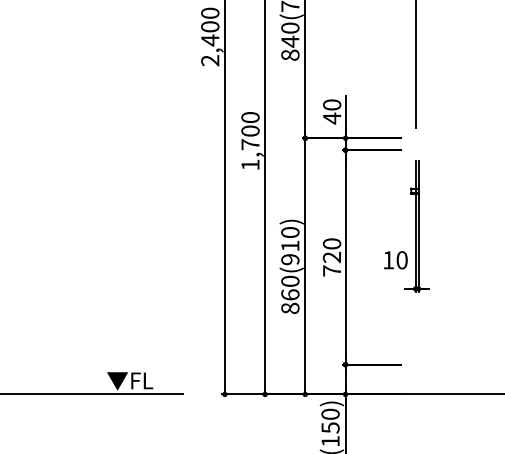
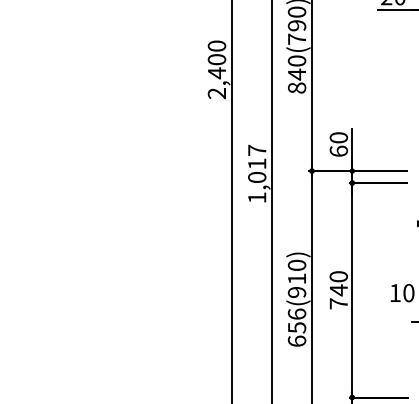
text: (332, 118) -> (339, 151), 40 -> 60
text: (250, 131) -> (257, 164), 1,700 -> 1,017
text: (331, 257) -> (338, 290), 720 -> 740
text: (290, 294) -> (297, 327), 860(910) -> 656(910)

